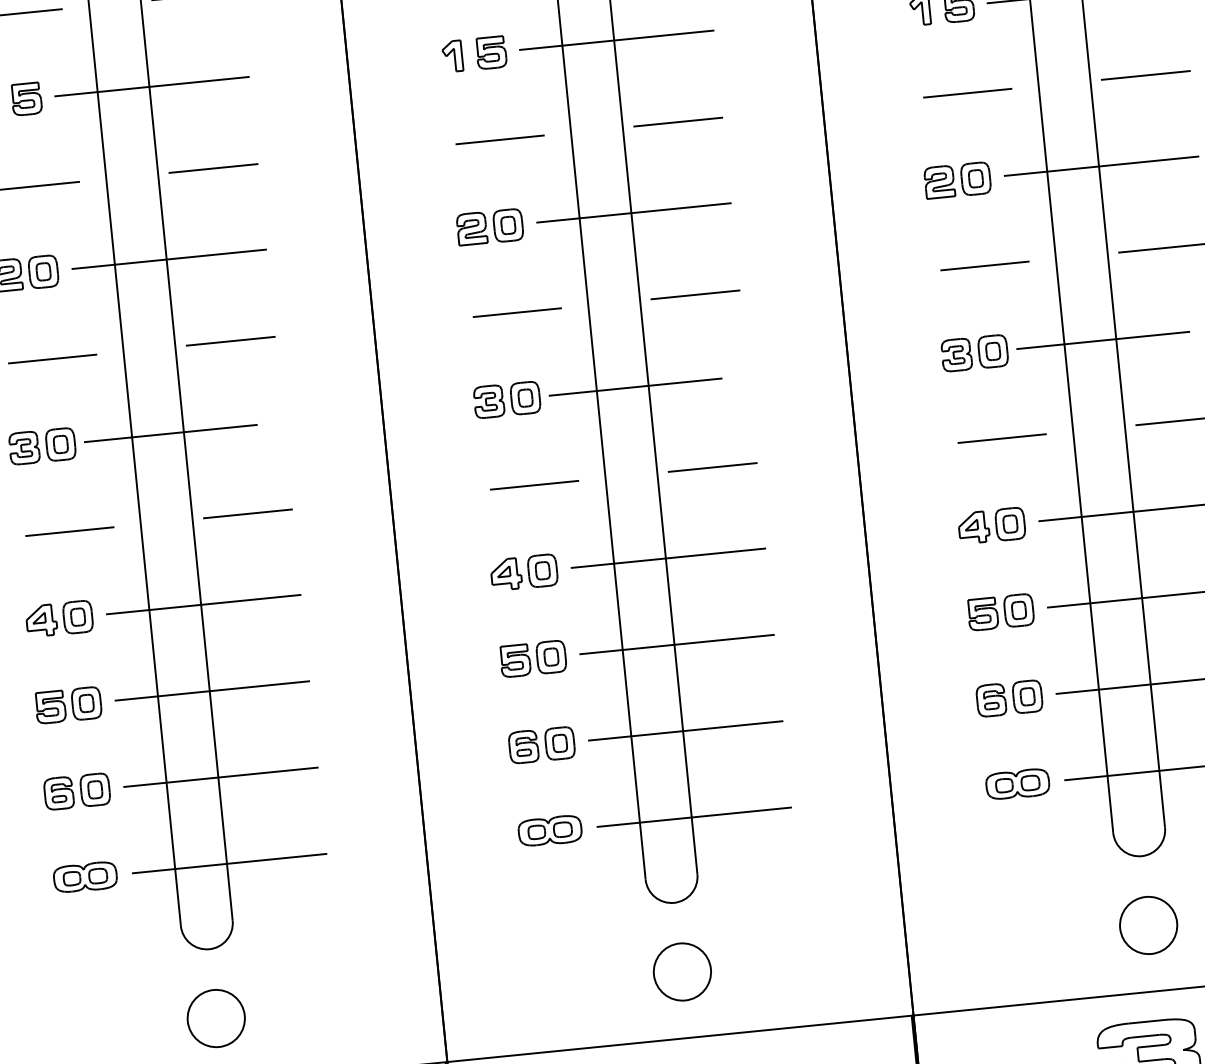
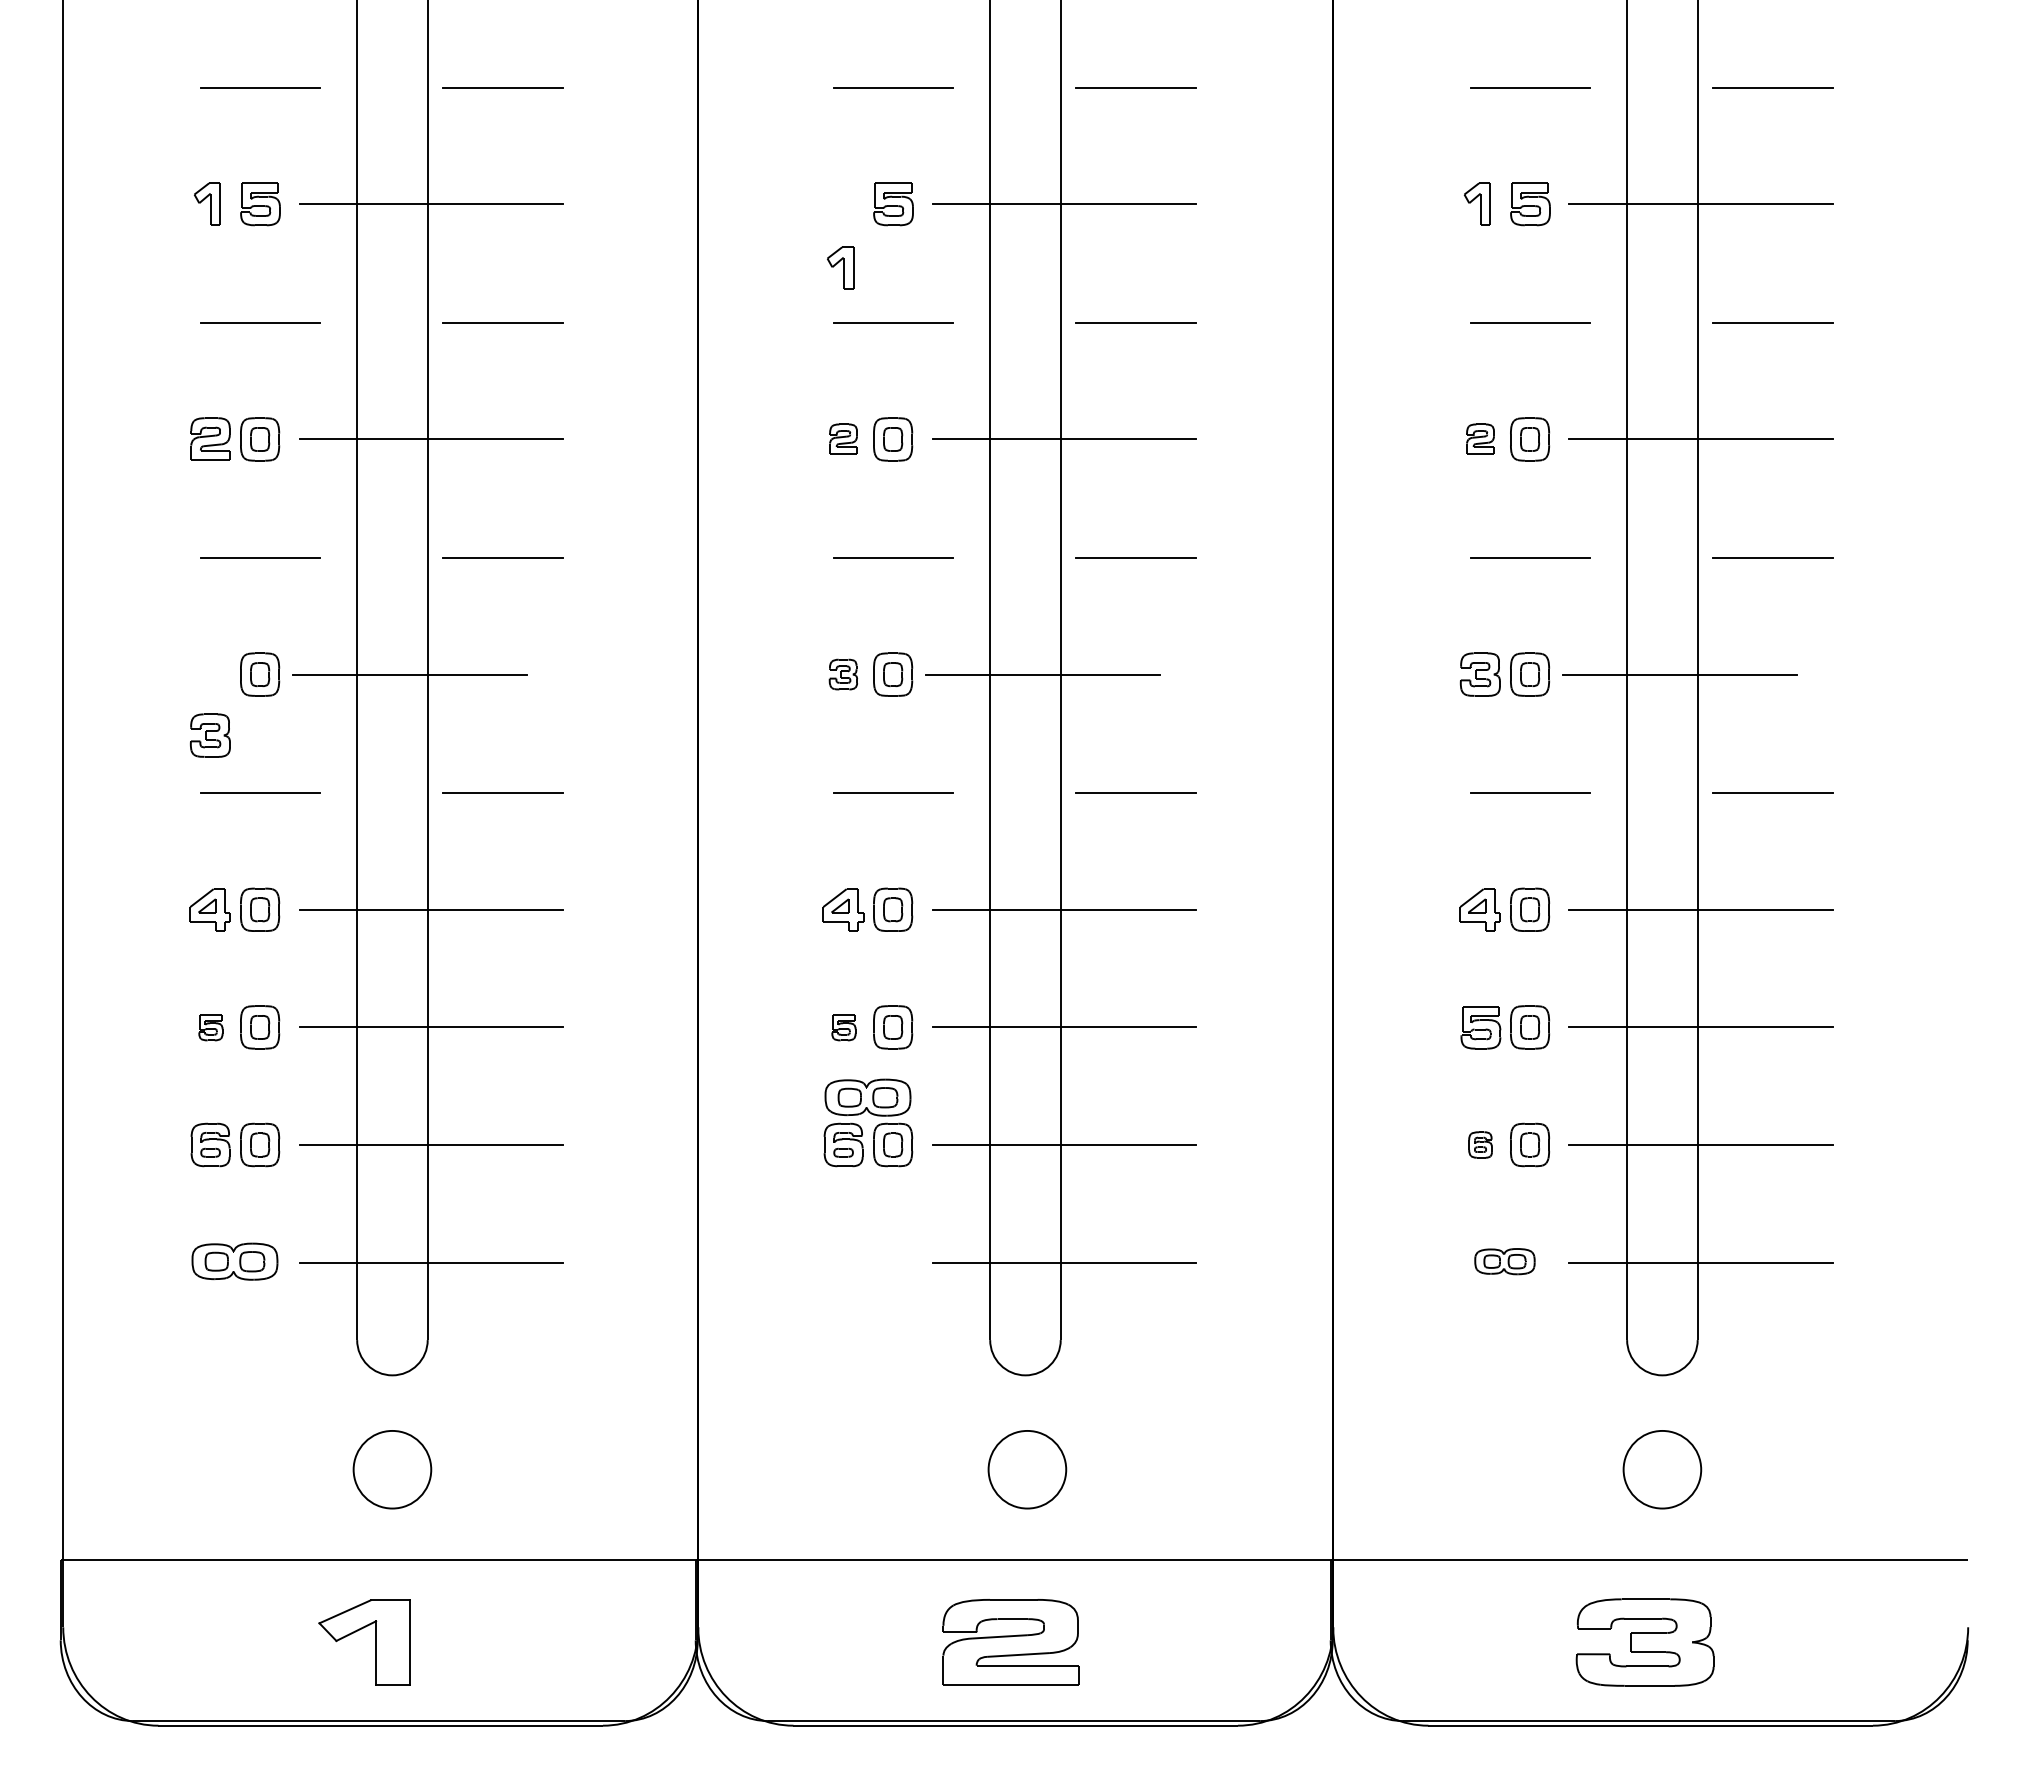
part: (452, 56) -> (840, 267), moved
part: (939, 181) -> (1480, 438), size x0.7
part: (471, 228) -> (843, 438), size x0.7
part: (489, 401) -> (843, 674), size x0.7
part: (24, 448) -> (210, 735), moved
part: (515, 660) -> (843, 1027), size x0.6
part: (991, 700) -> (1480, 1144), size x0.6
part: (50, 707) -> (210, 1027), size x0.6
part: (1017, 784) -> (1504, 1261), size x0.7
part: (549, 830) -> (867, 1097), moved

